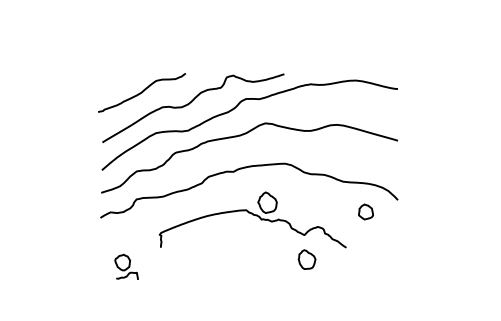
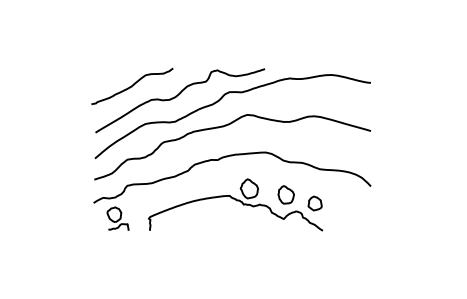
part: (365, 211) -> (314, 203), moved
part: (306, 259) -> (285, 194), moved
part: (126, 266) -> (117, 218), moved

